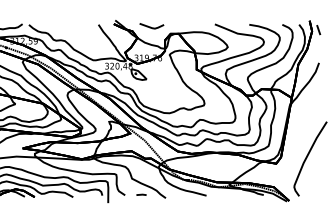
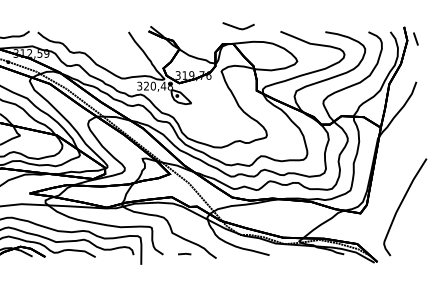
line: (150, 26) -> (236, 26), moved

